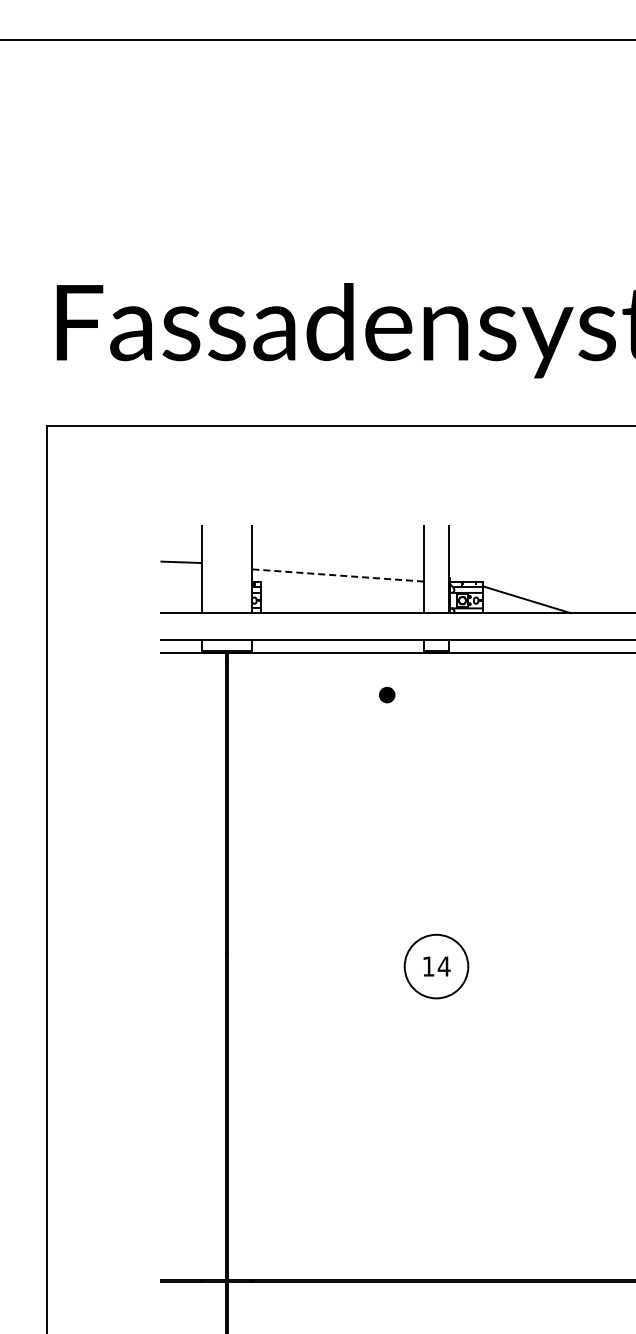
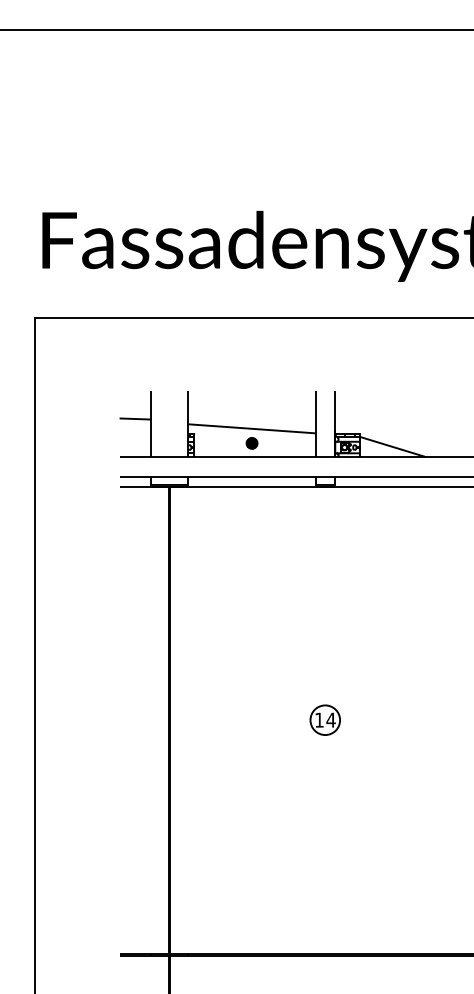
line: (338, 575) -> (252, 428), dashed -> solid
part: (387, 694) -> (252, 442), moved
circle: (436, 966) -> (325, 720), size x0.62

